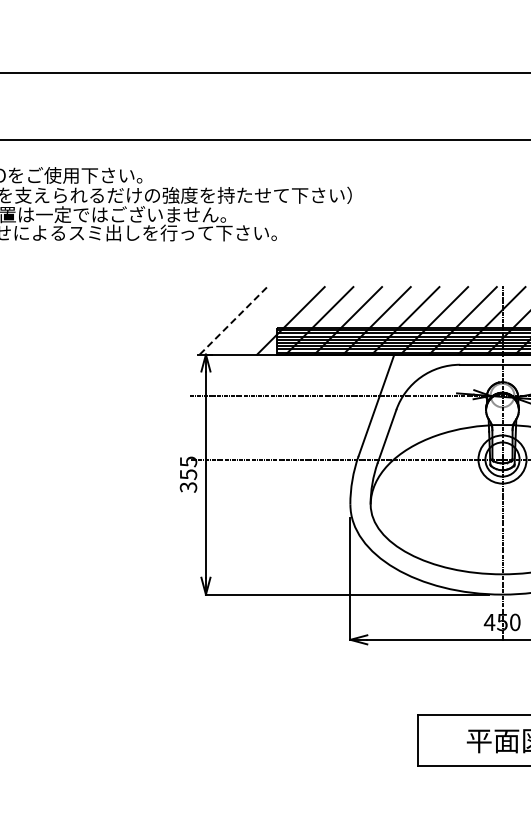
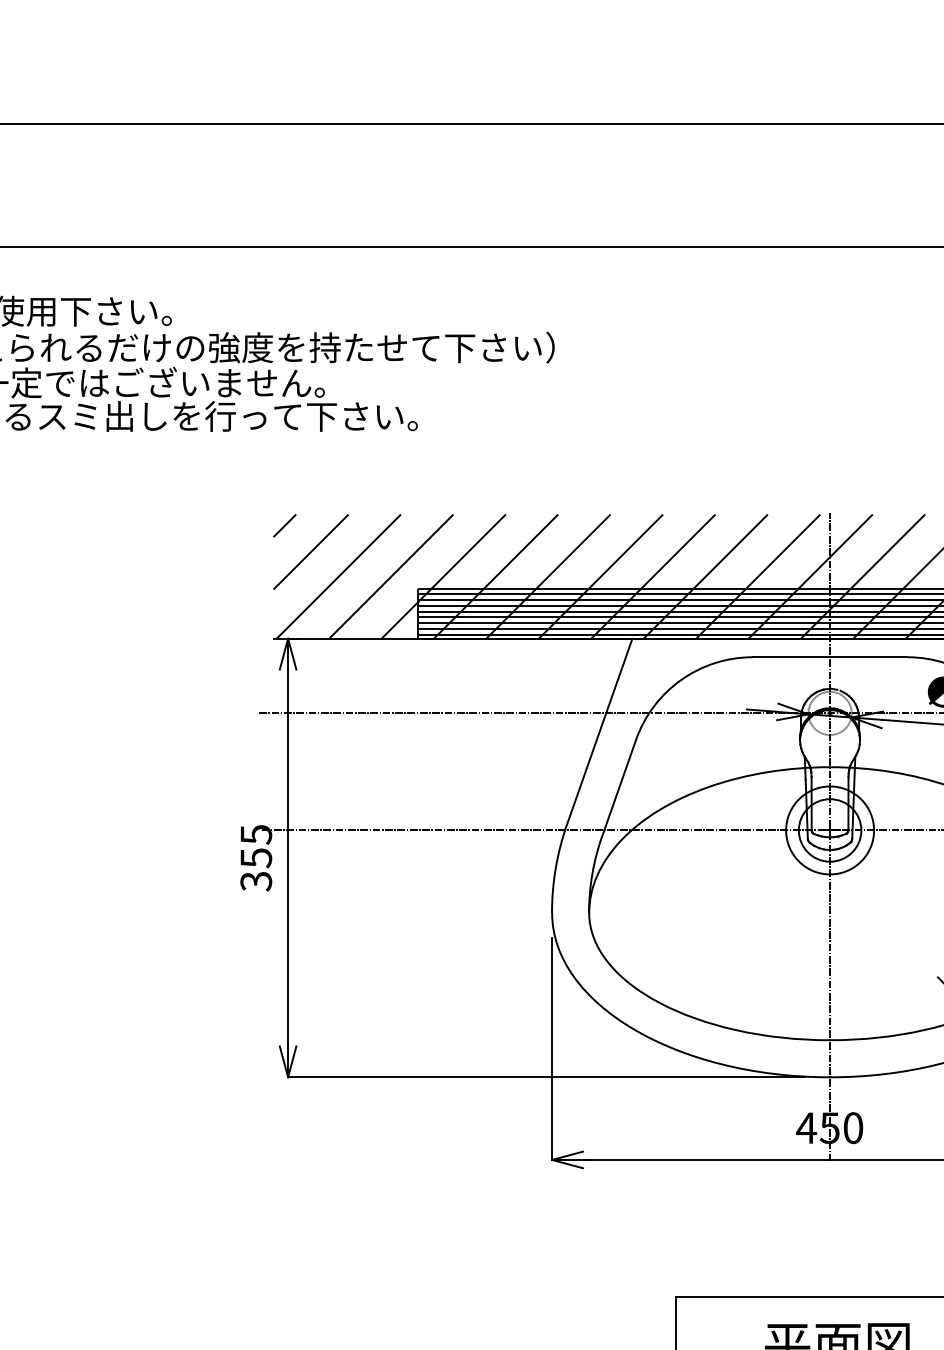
line: (203, 292) -> (283, 525), added
line: (218, 307) -> (311, 552), added
line: (233, 320) -> (338, 576), dashed -> solid
line: (262, 320) -> (391, 576), added

